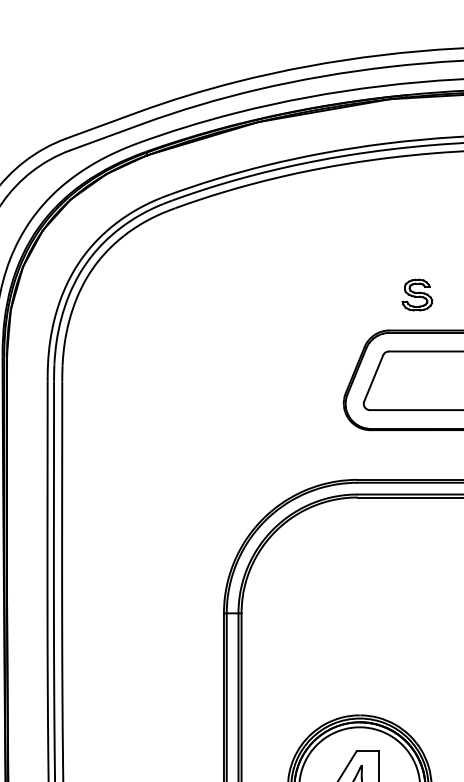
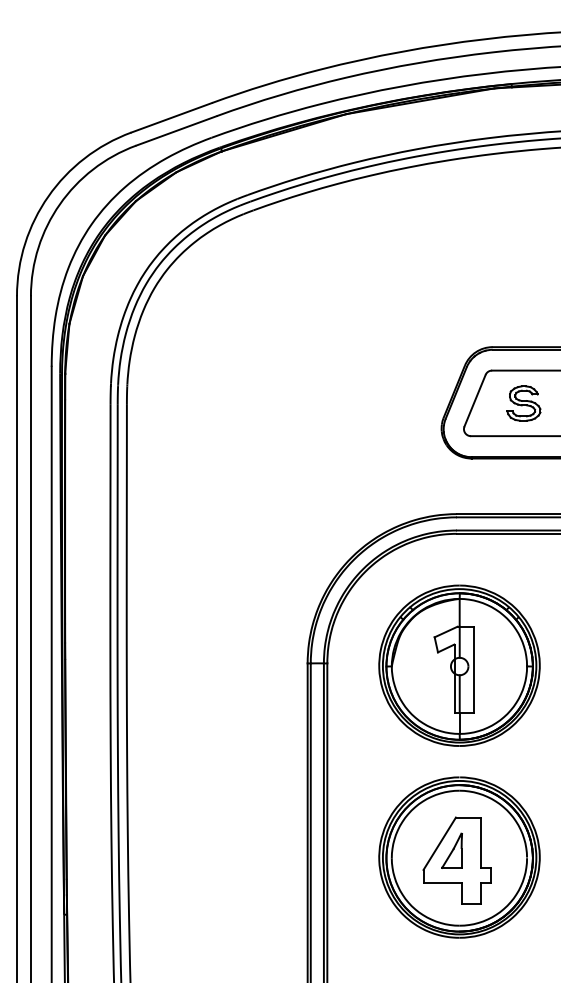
part: (417, 295) -> (523, 403), moved
part: (359, 615) -> (459, 665), added

